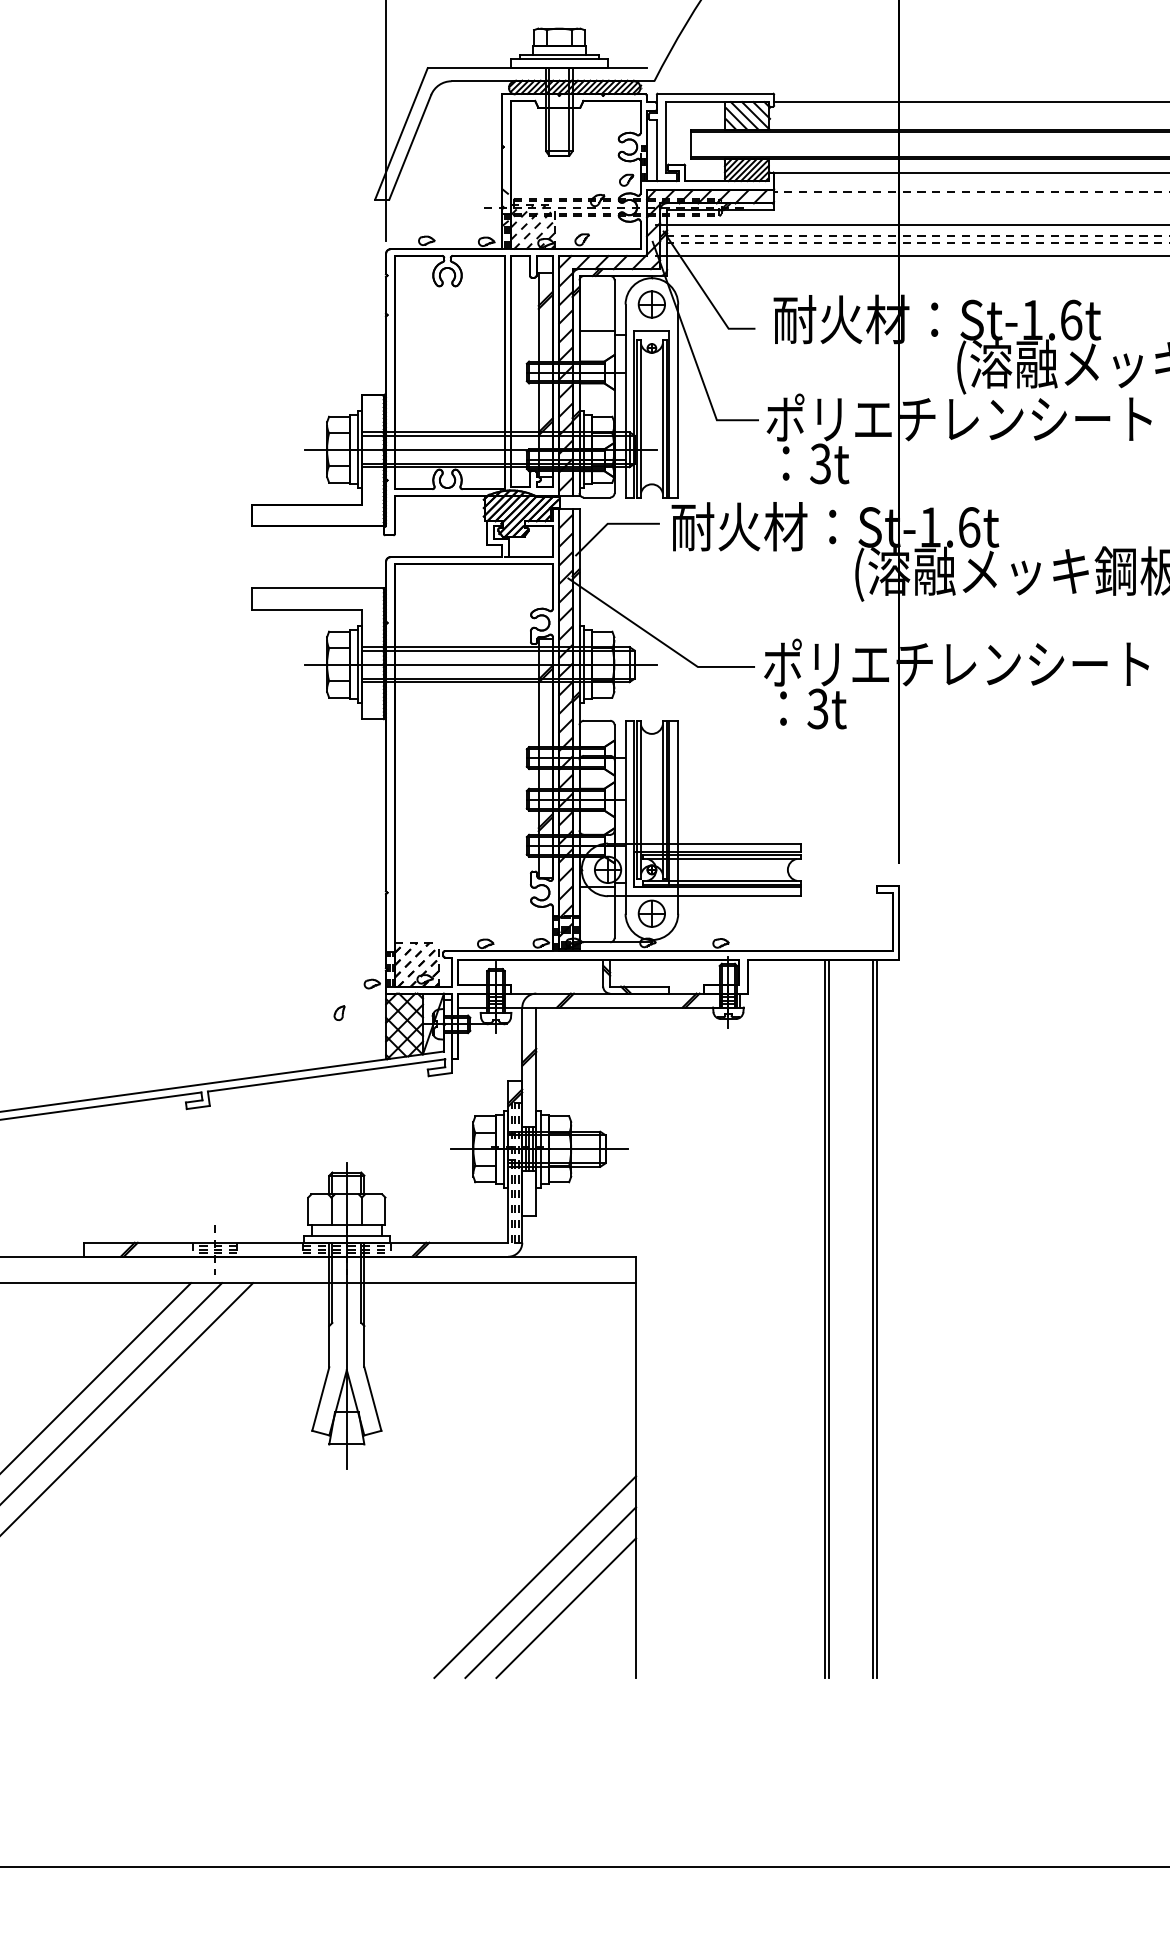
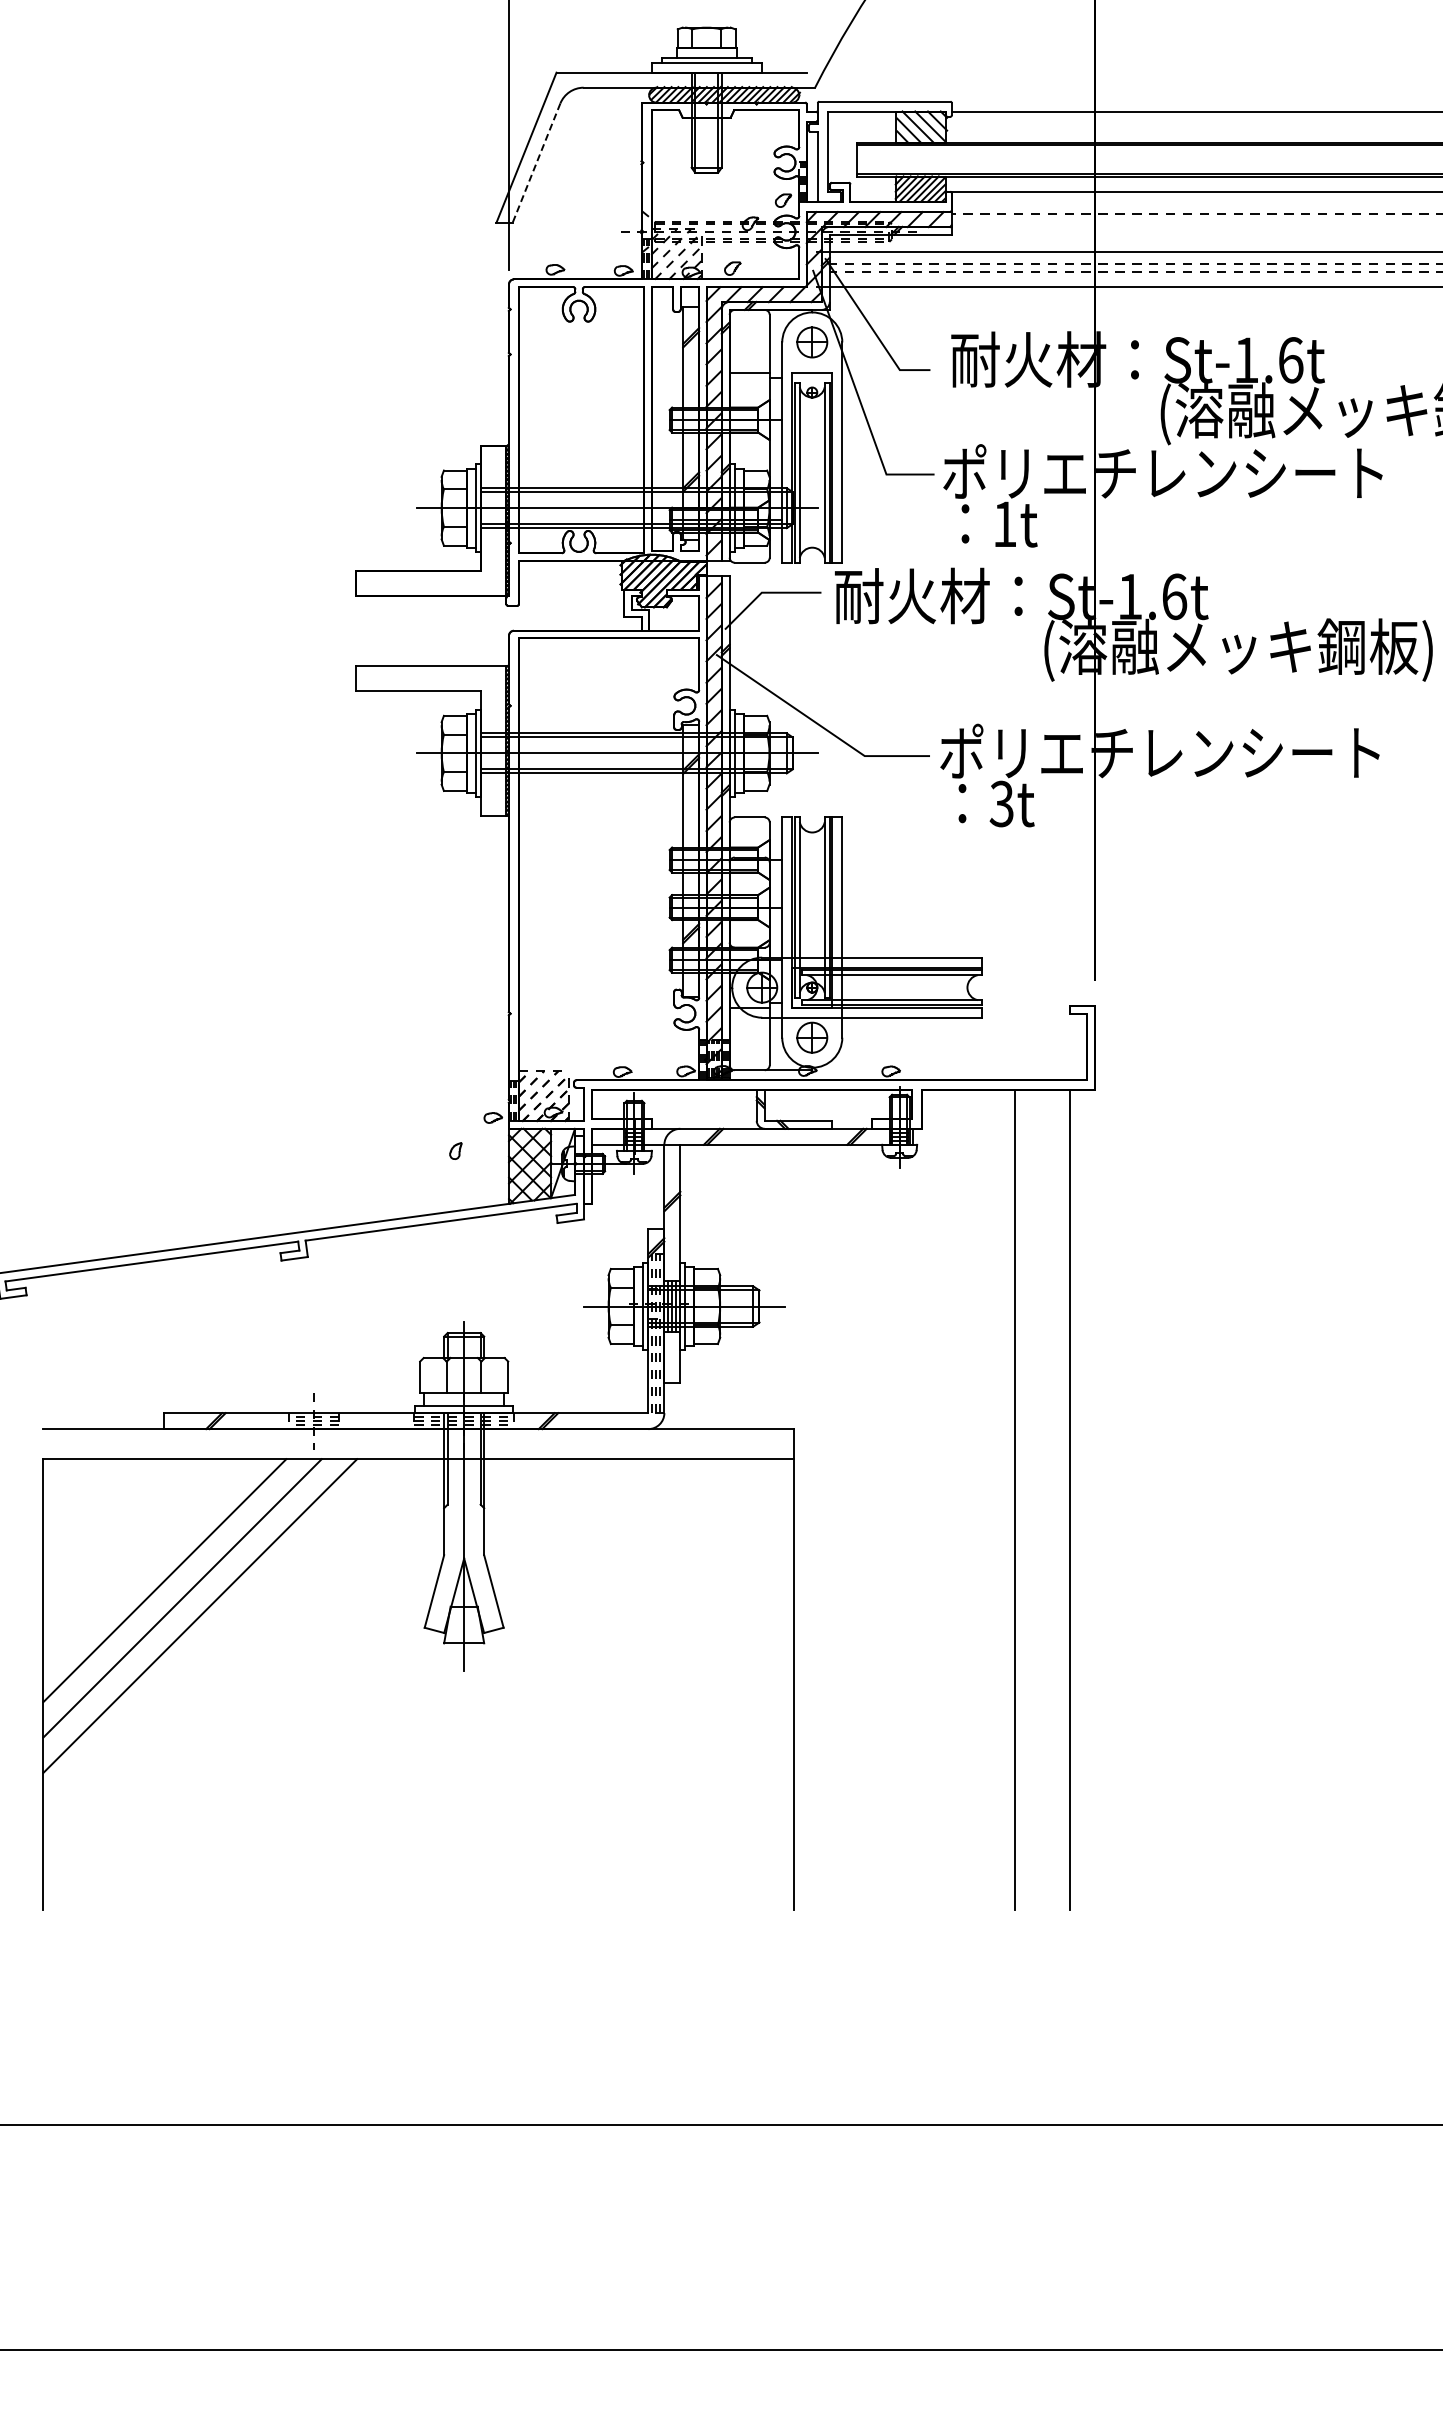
line: (410, 147) -> (536, 163), solid -> dashed
text: (820, 464) -> (1004, 524), 3t -> 1t
line: (824, 1318) -> (1009, 1499), removed
line: (872, 1318) -> (1064, 1499), removed
line: (535, 1576) -> (679, 1794), removed
line: (550, 1592) -> (696, 1812), removed
line: (566, 1607) -> (714, 1829), removed

